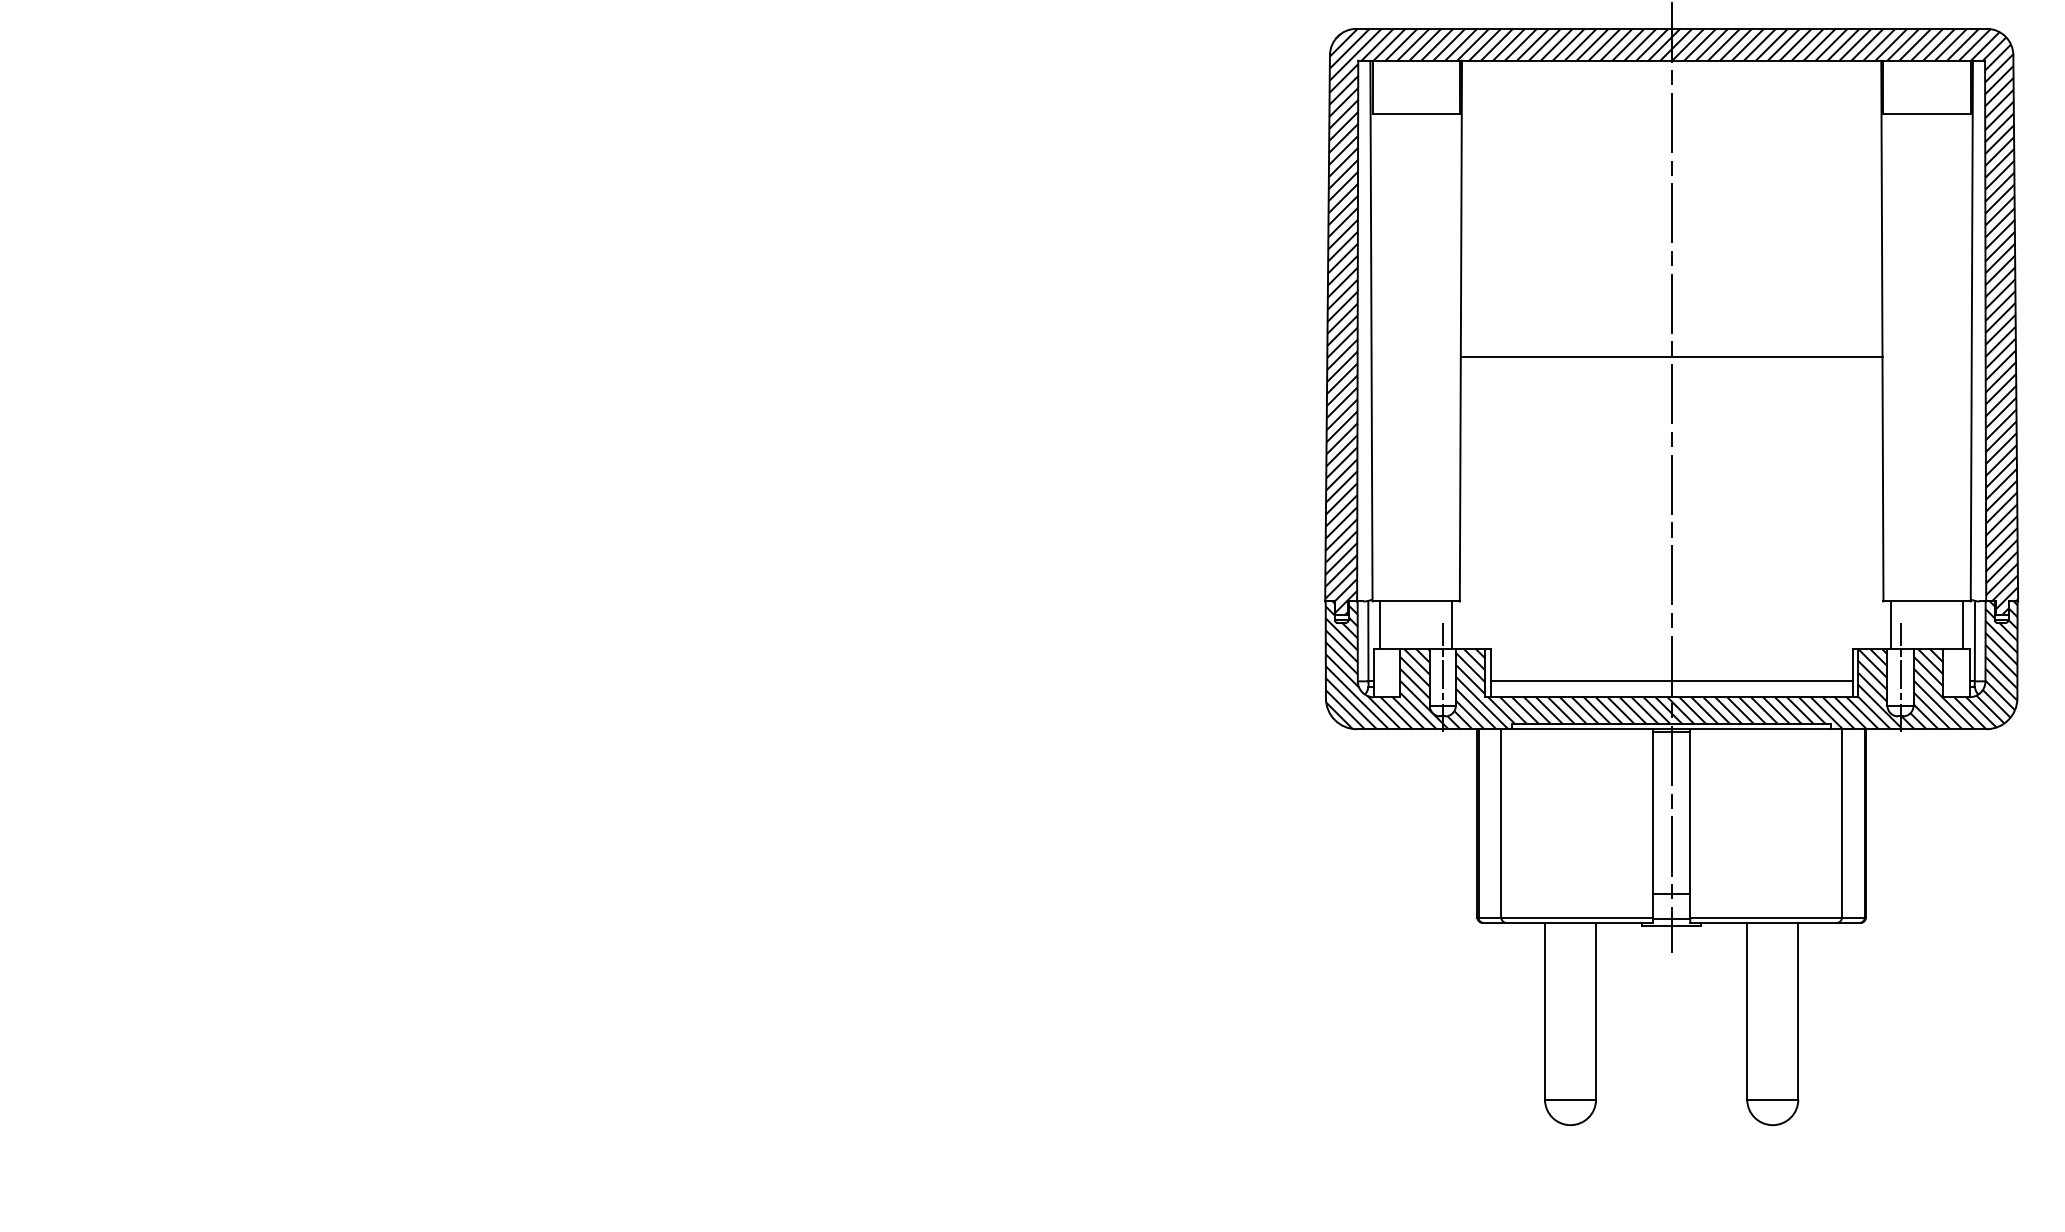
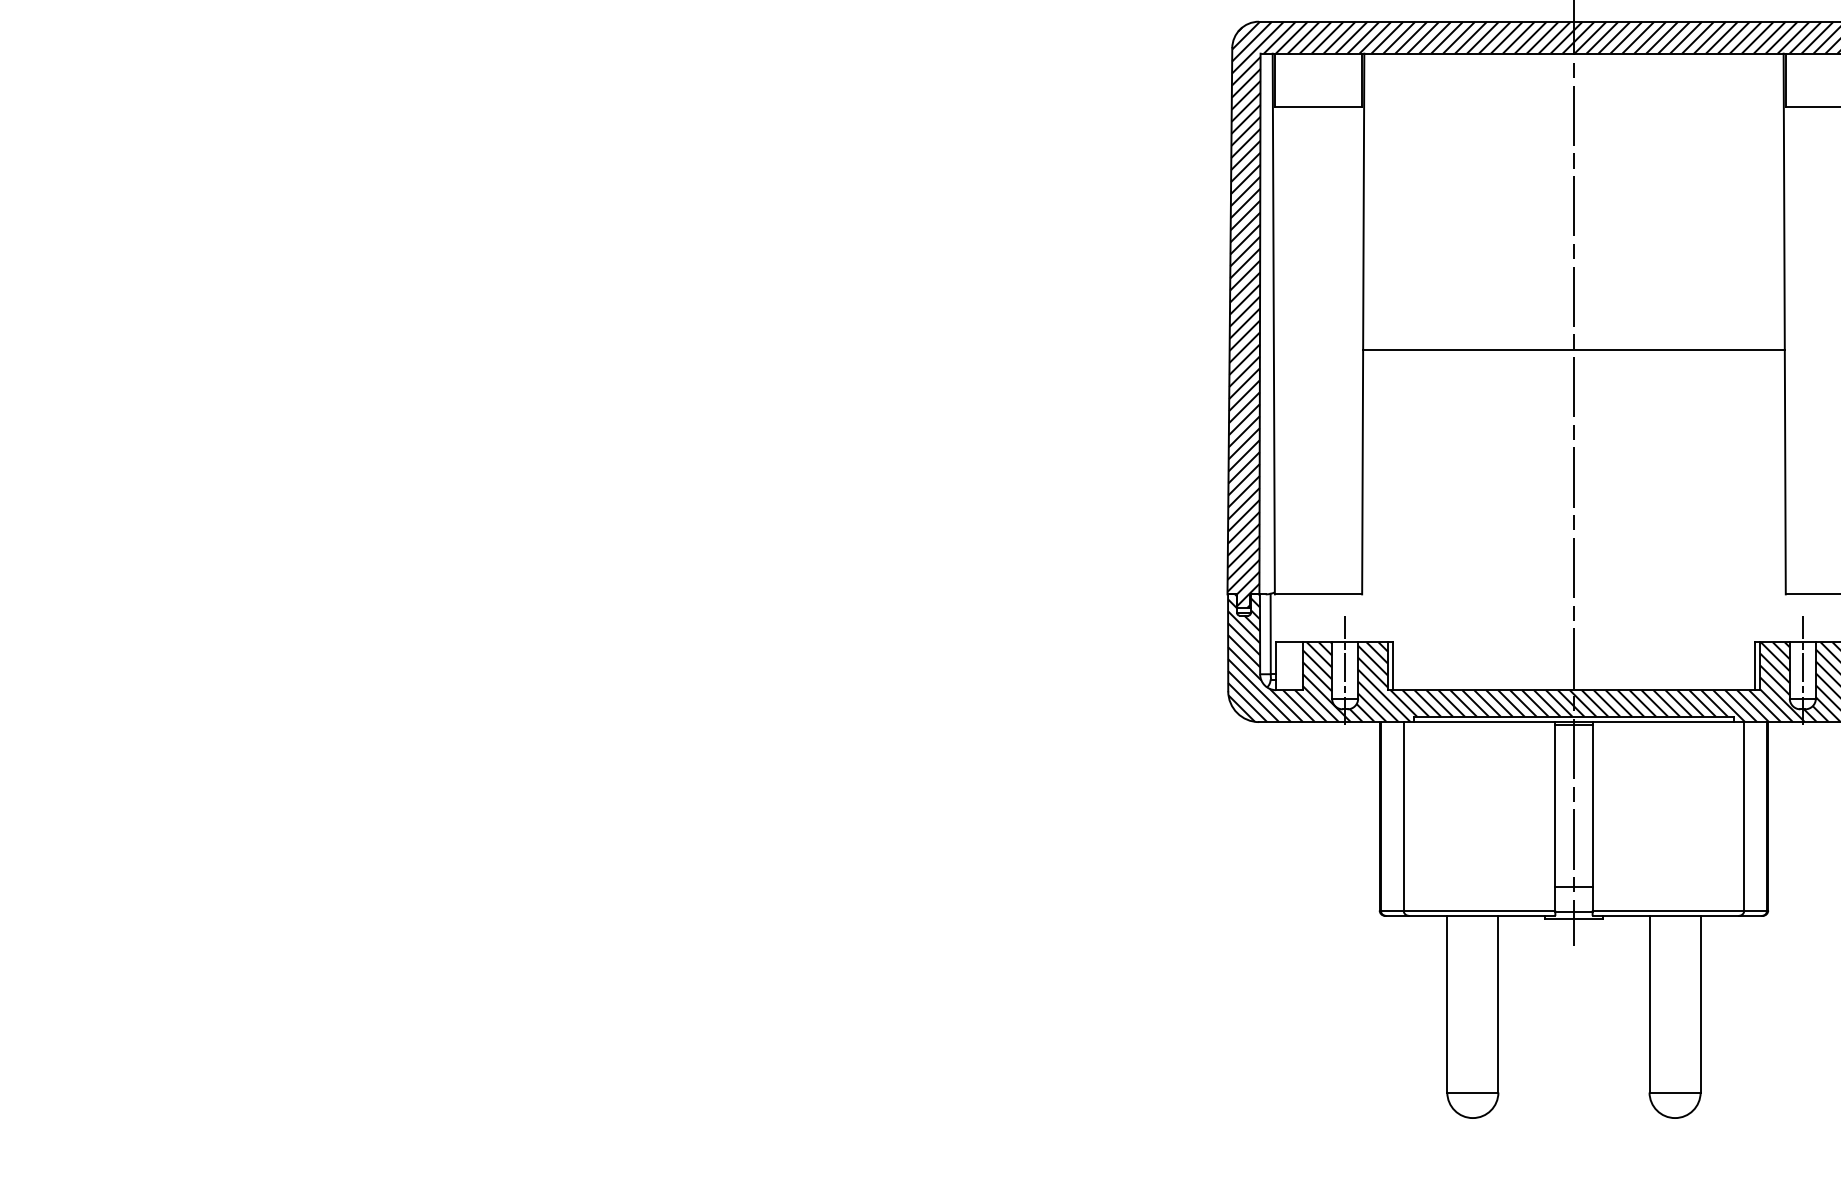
line: (1380, 625) -> (1282, 618), removed
line: (1452, 625) -> (1354, 618), removed
line: (1890, 625) -> (1792, 618), removed
line: (1671, 681) -> (1573, 674), removed

